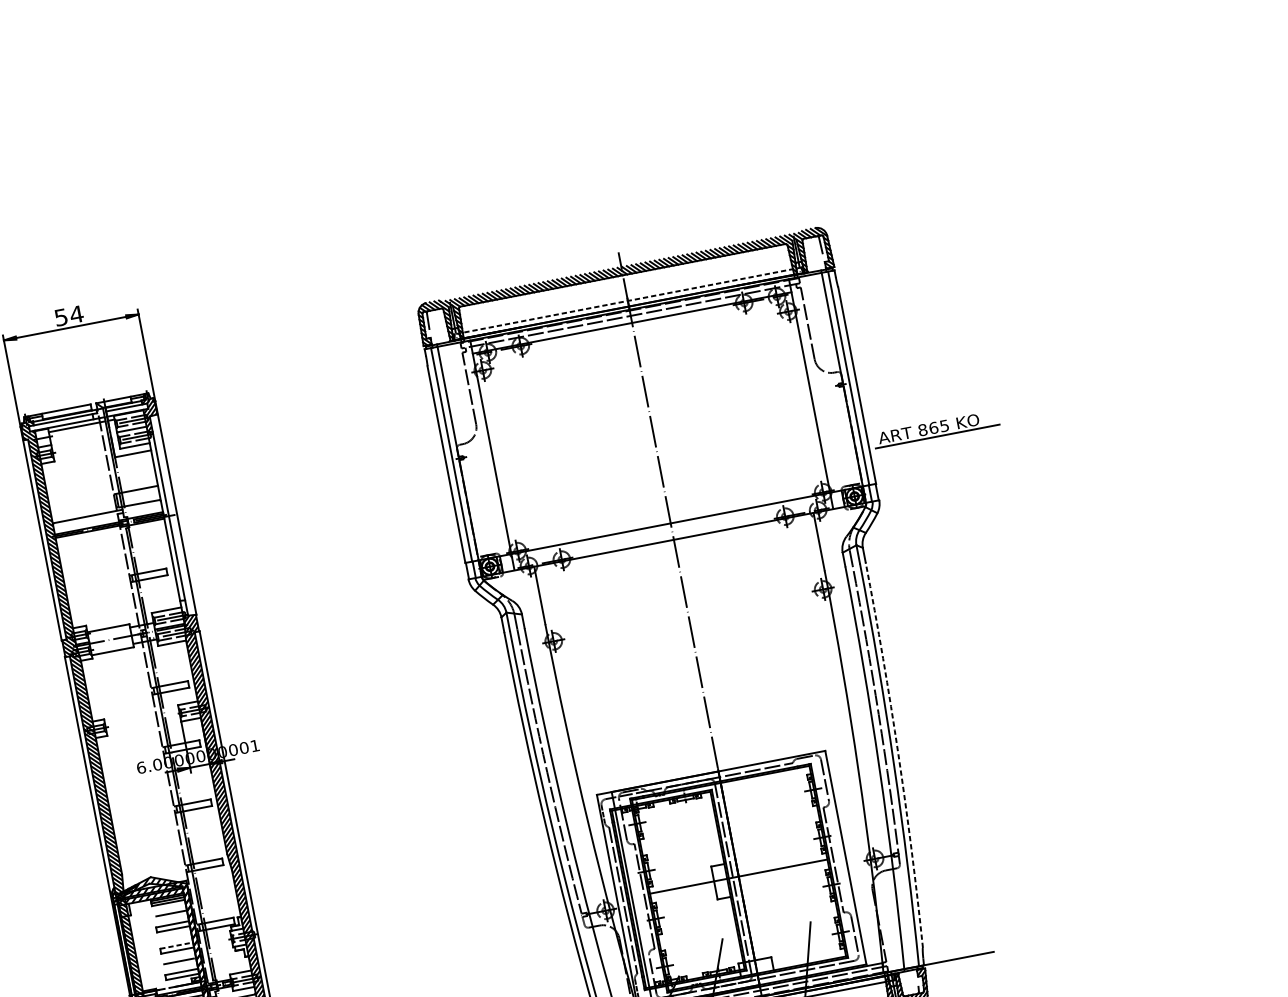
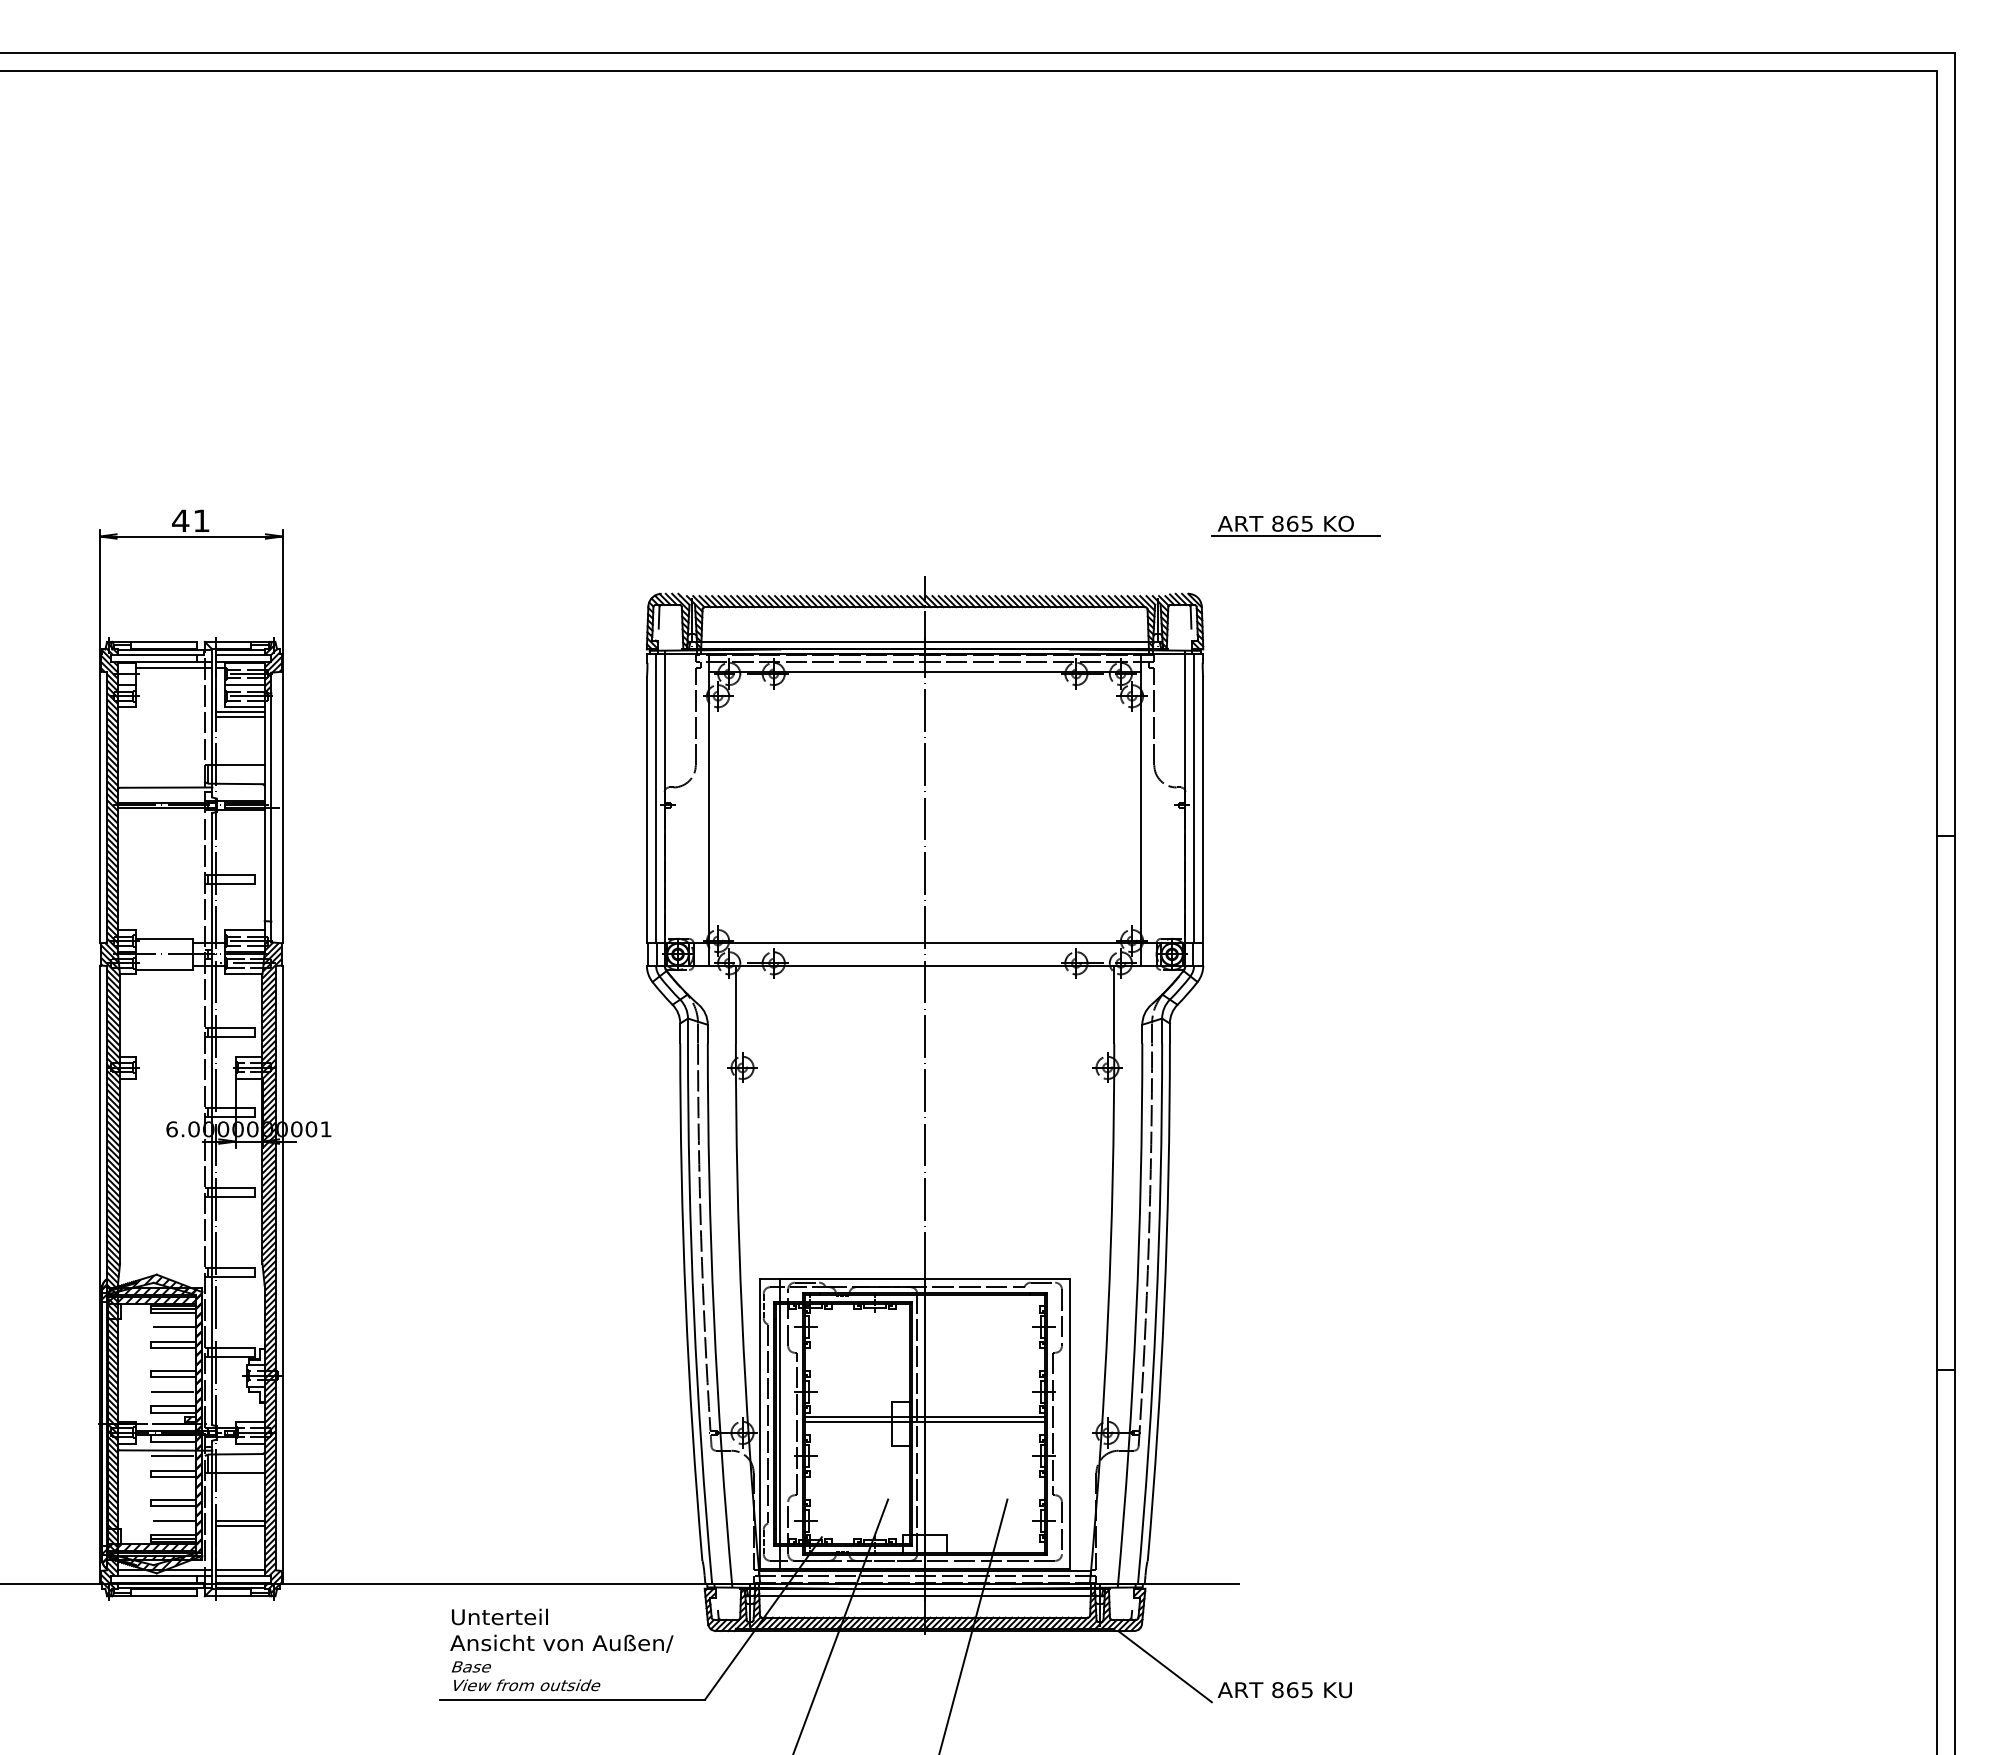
line: (627, 300) -> (924, 641), dashed -> solid
text: (69, 315) -> (191, 520), 54 -> 41
part: (936, 428) -> (1295, 525), moved
line: (131, 449) -> (239, 711), added
arc: (898, 754) -> (1164, 1302), dashed -> solid
line: (737, 873) -> (924, 1417), added
line: (176, 945) -> (173, 1370), dashed -> solid

